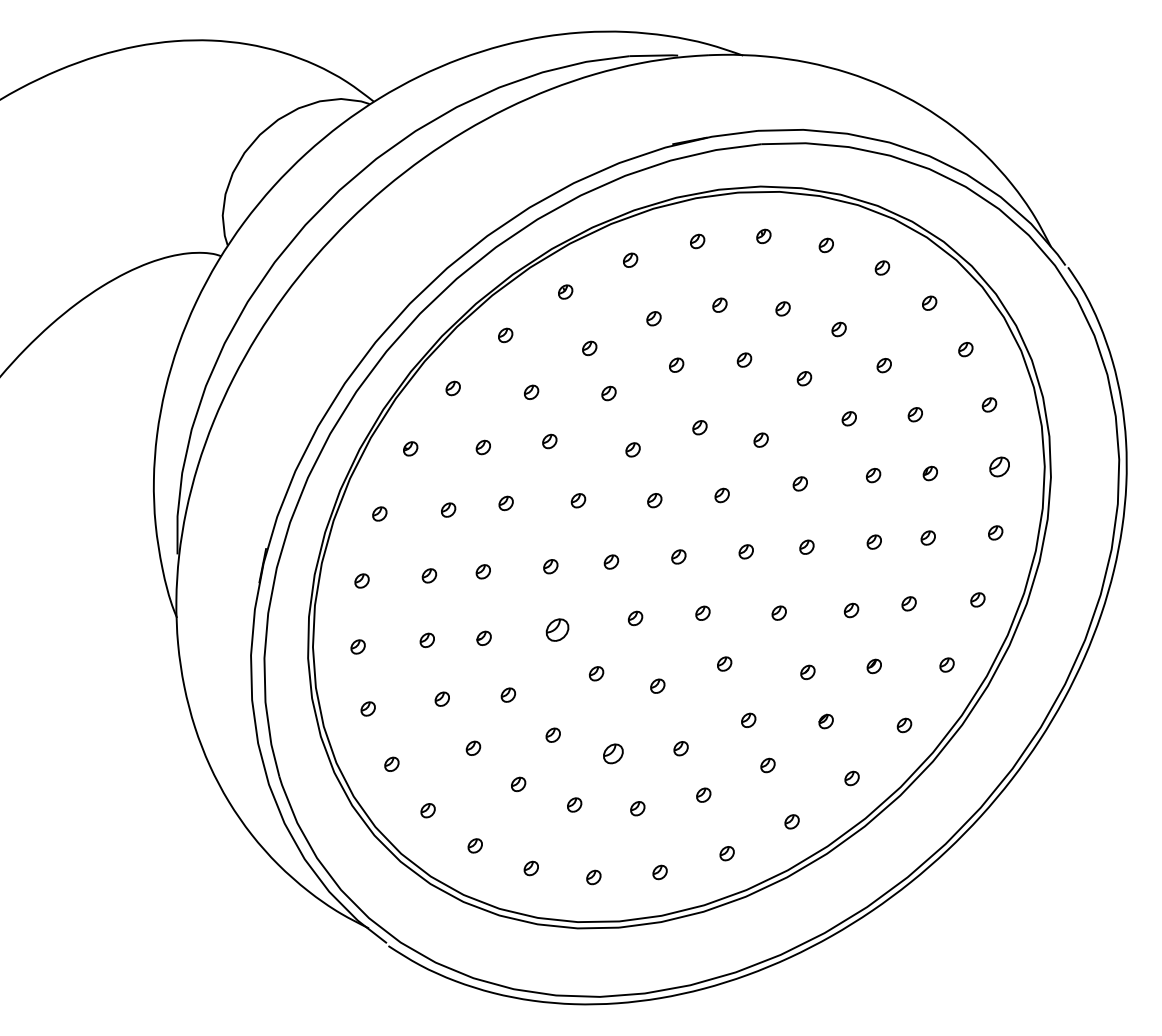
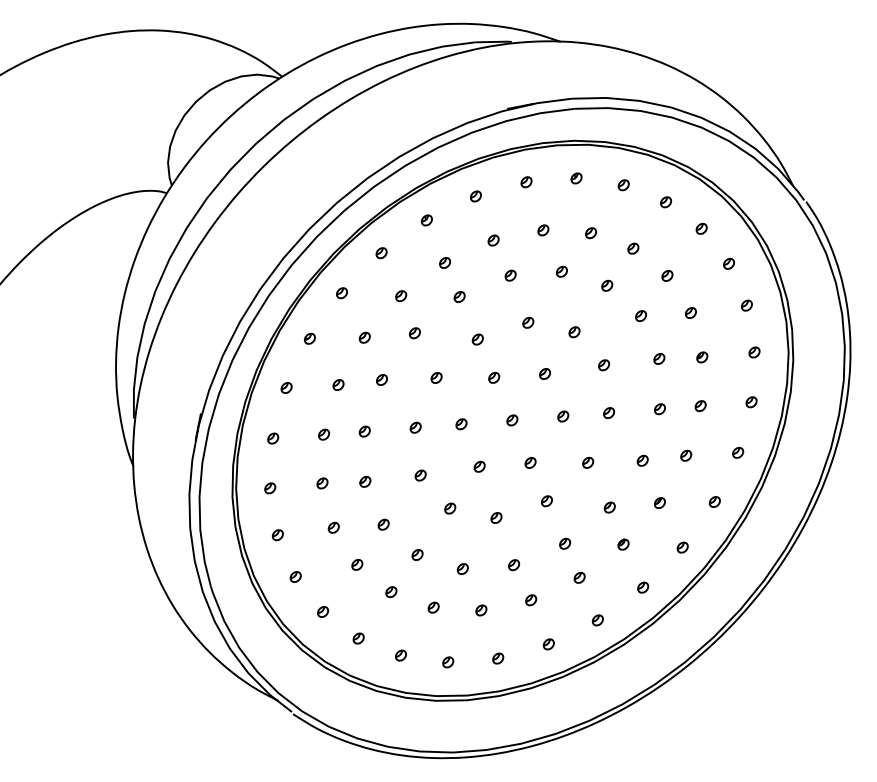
part: (999, 467) -> (754, 352), size x0.71
part: (557, 629) -> (420, 475), size x0.62
part: (612, 753) -> (462, 568), size x0.71

